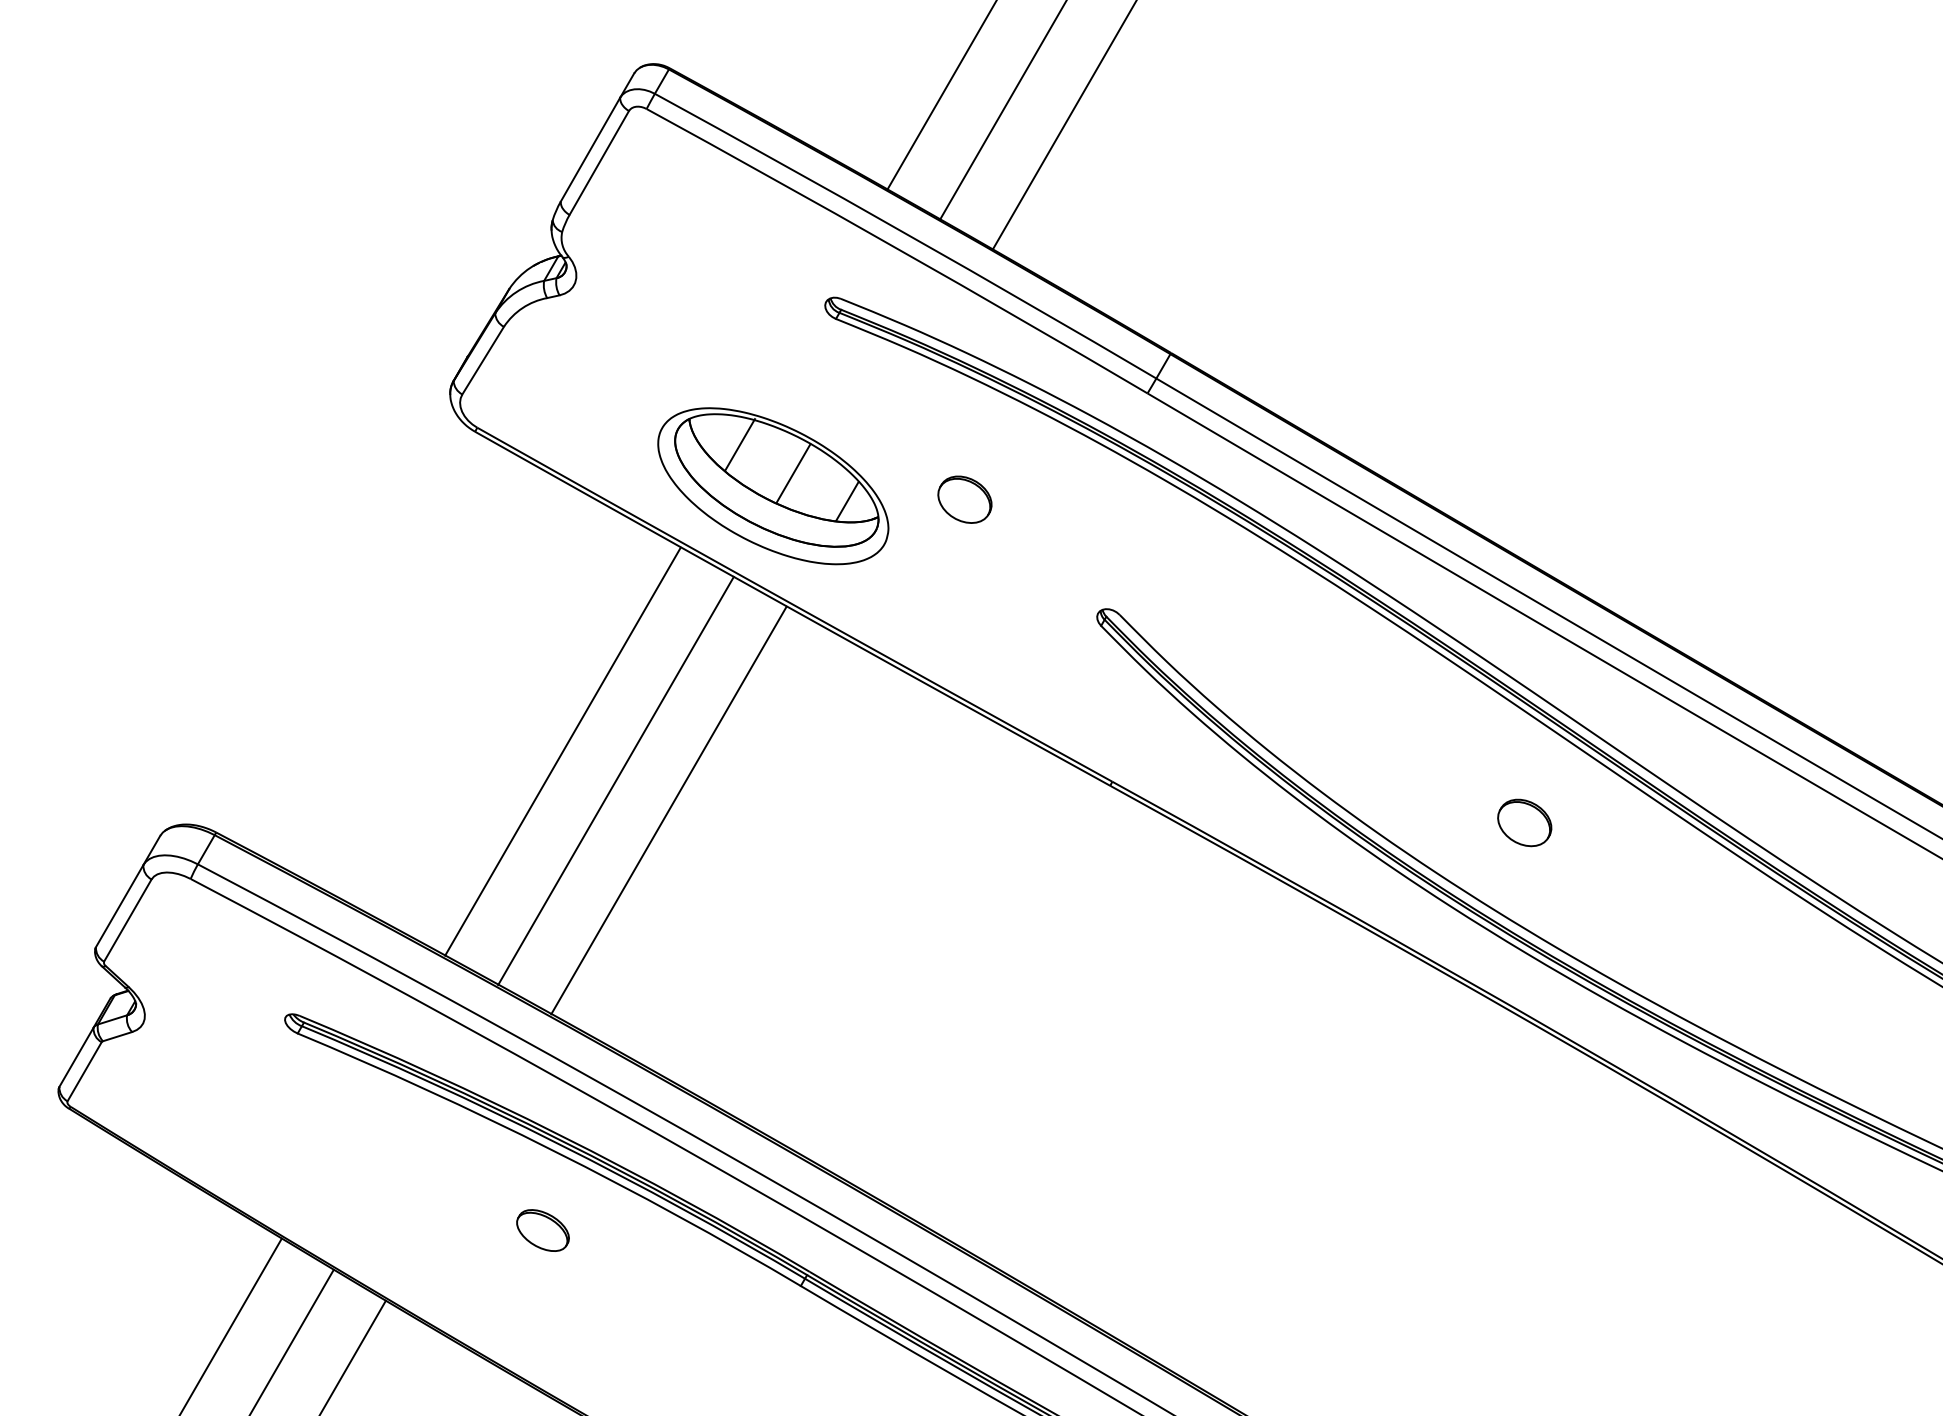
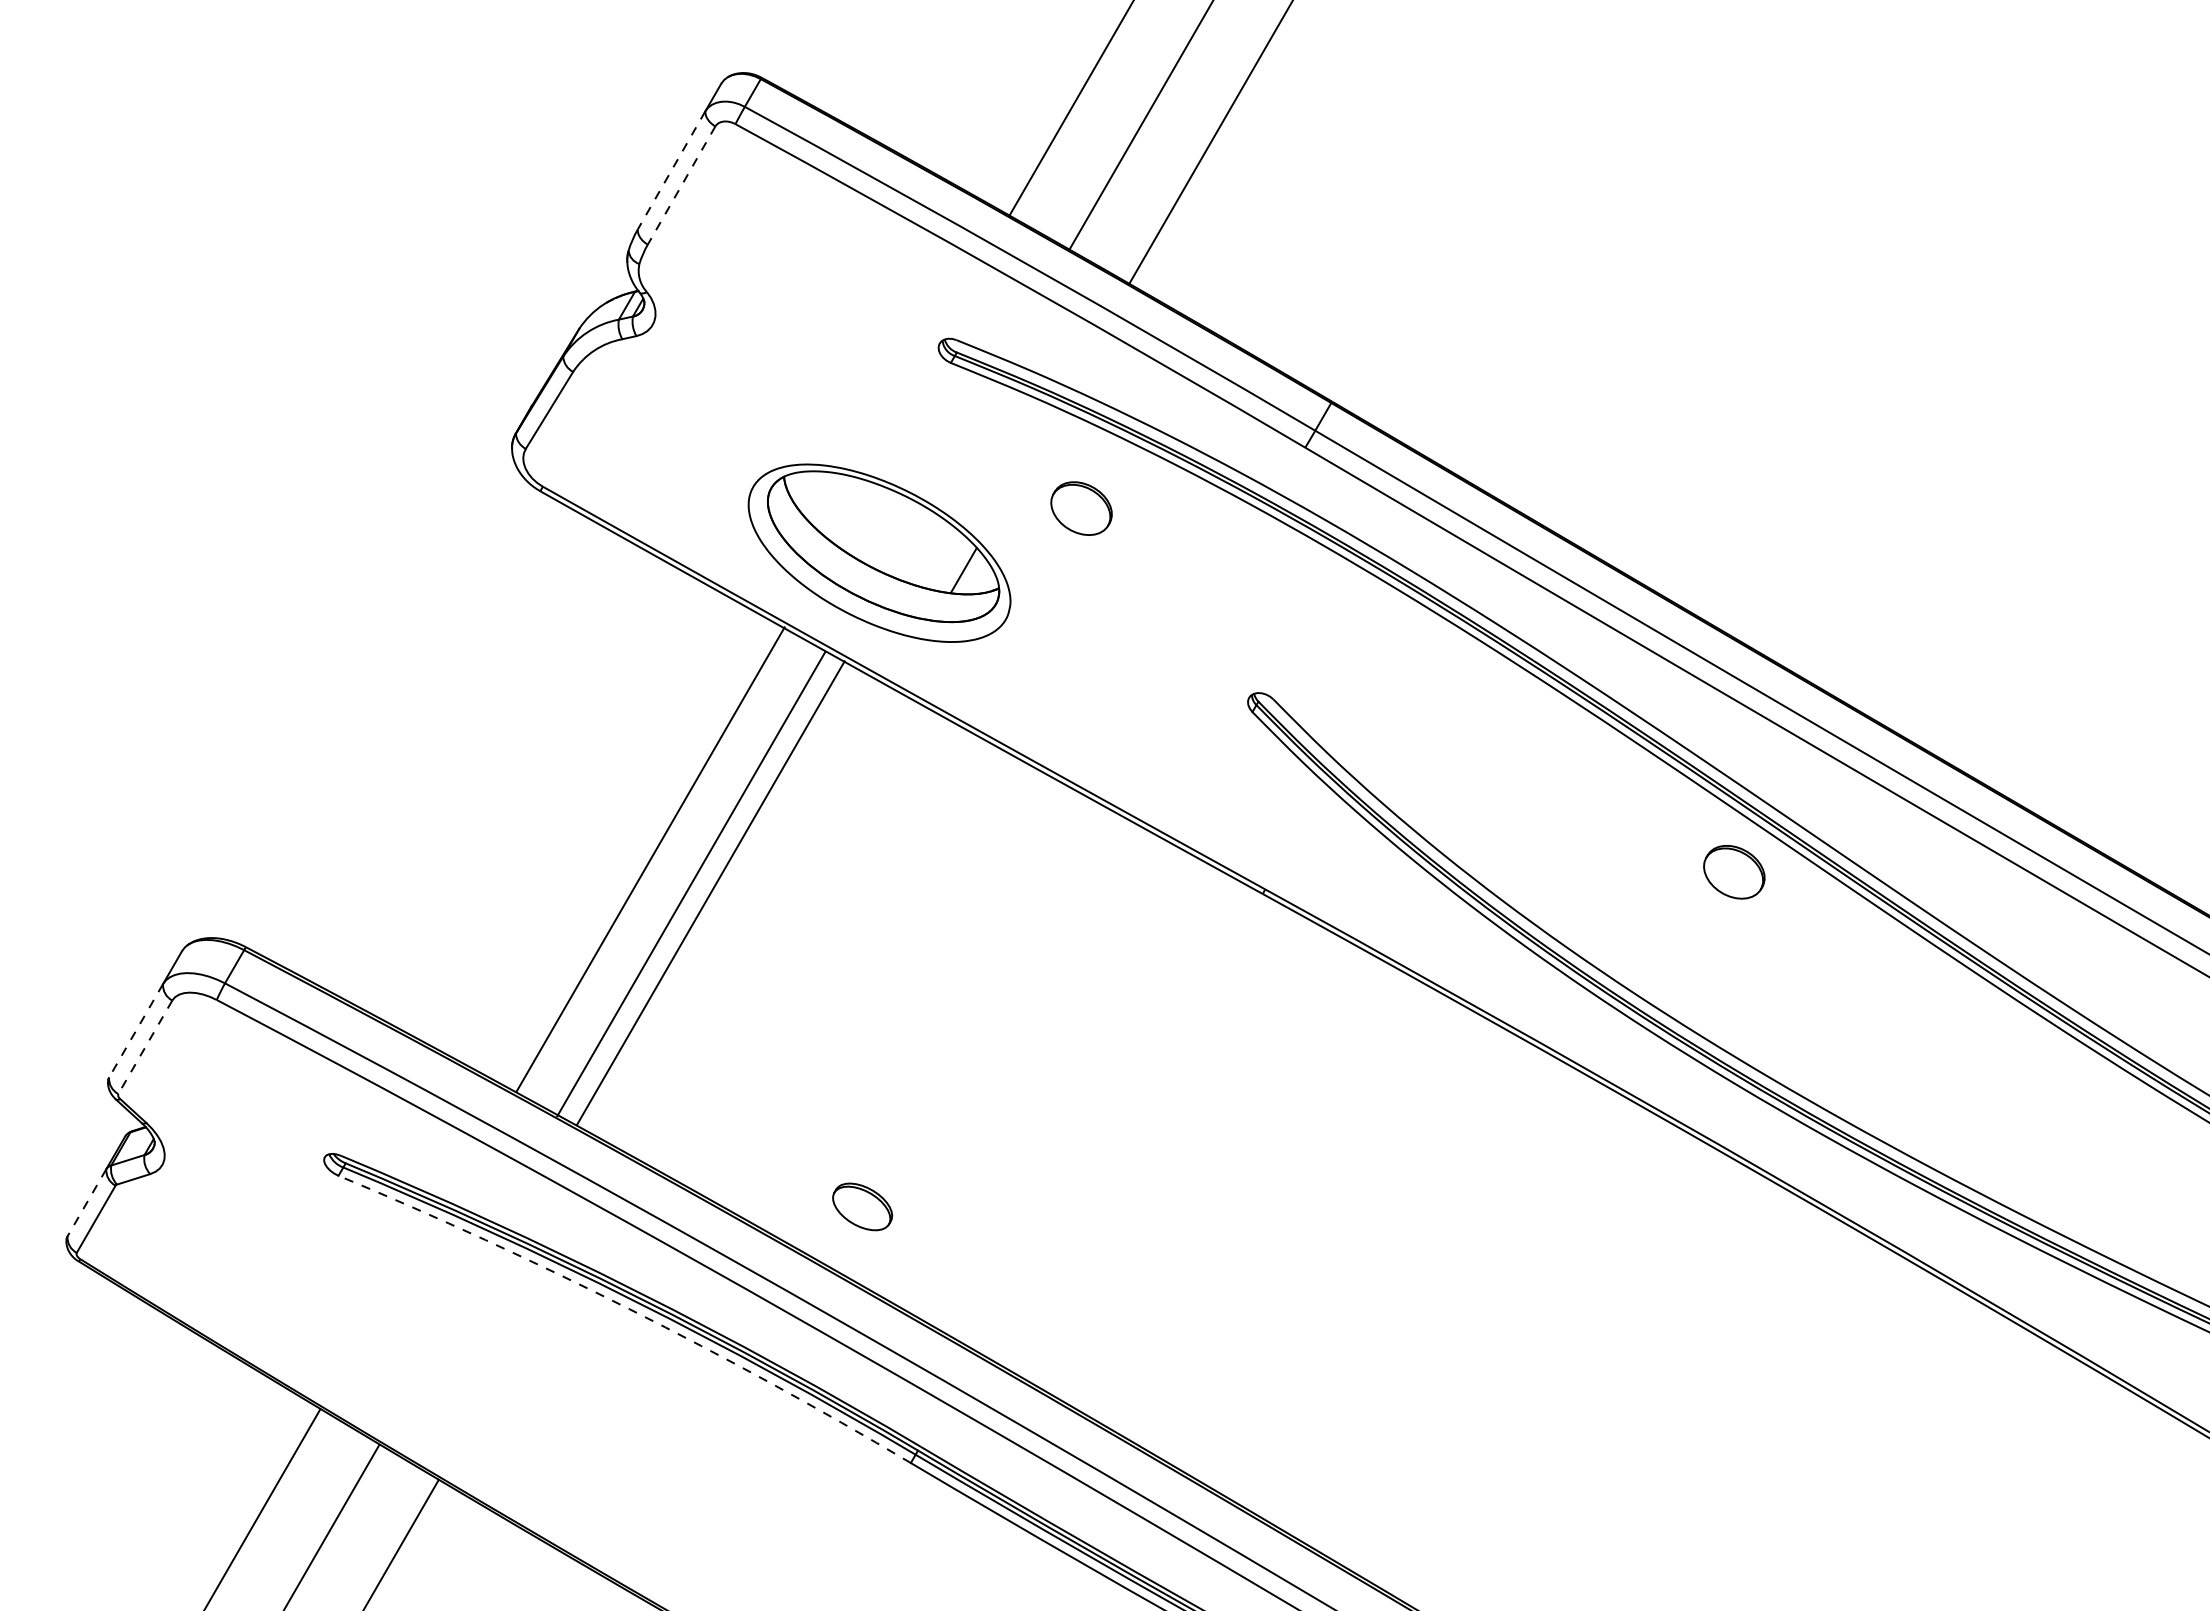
line: (590, 149) -> (671, 170), solid -> dashed
line: (599, 162) -> (681, 185), solid -> dashed
line: (739, 444) -> (841, 505), removed
line: (793, 473) -> (902, 538), removed
part: (964, 499) -> (1081, 508), moved
line: (563, 751) -> (691, 884), moved
line: (615, 780) -> (650, 859), moved
line: (668, 809) -> (710, 892), moved
part: (1524, 823) -> (1734, 872), moved
line: (120, 905) -> (136, 1030), solid -> dashed
line: (128, 920) -> (145, 1047), solid -> dashed
line: (76, 1057) -> (86, 1202), solid -> dashed
arc: (553, 1151) -> (629, 1309), solid -> dashed
part: (542, 1230) -> (862, 1206), moved

